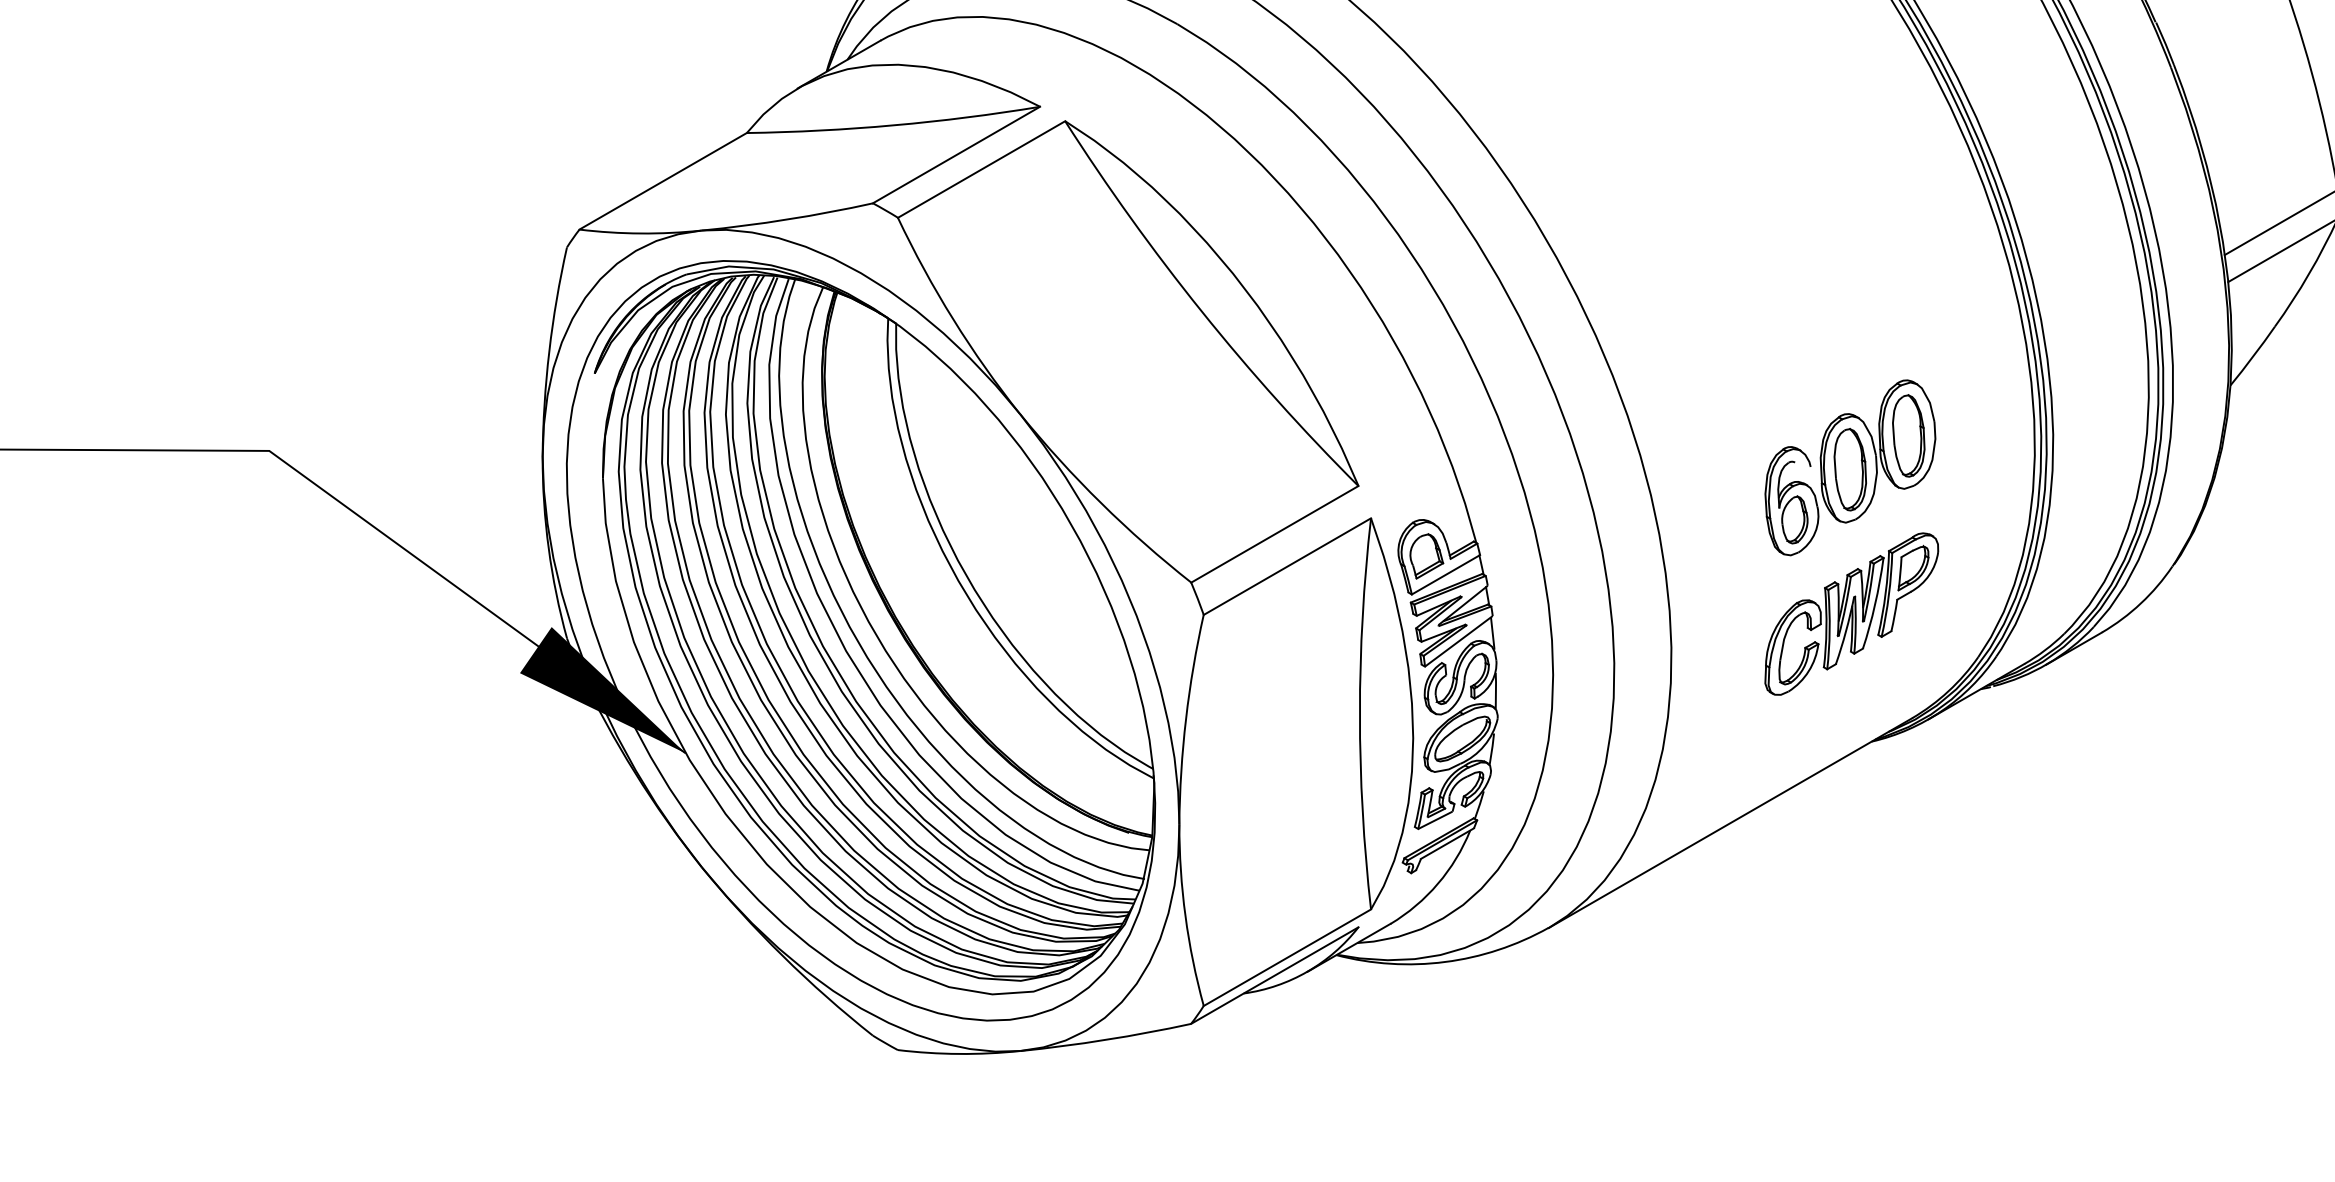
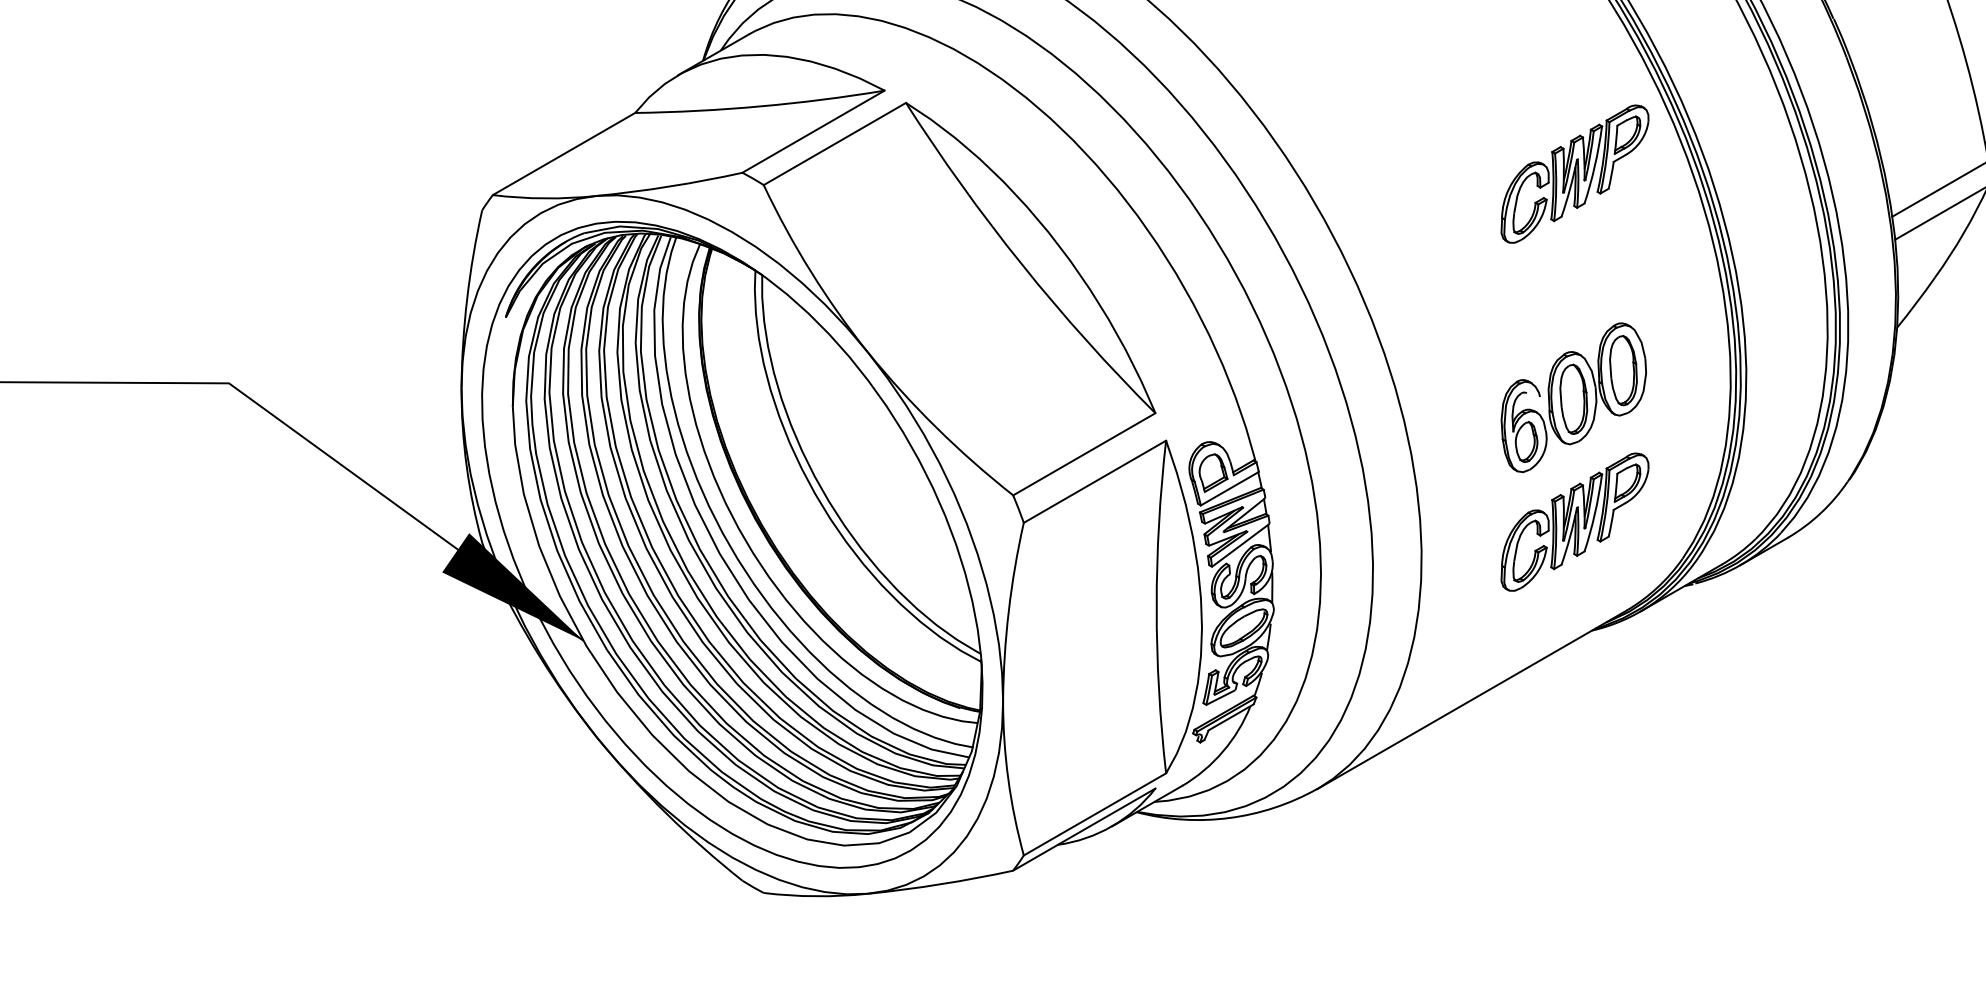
part: (1851, 204) -> (1574, 173), added

